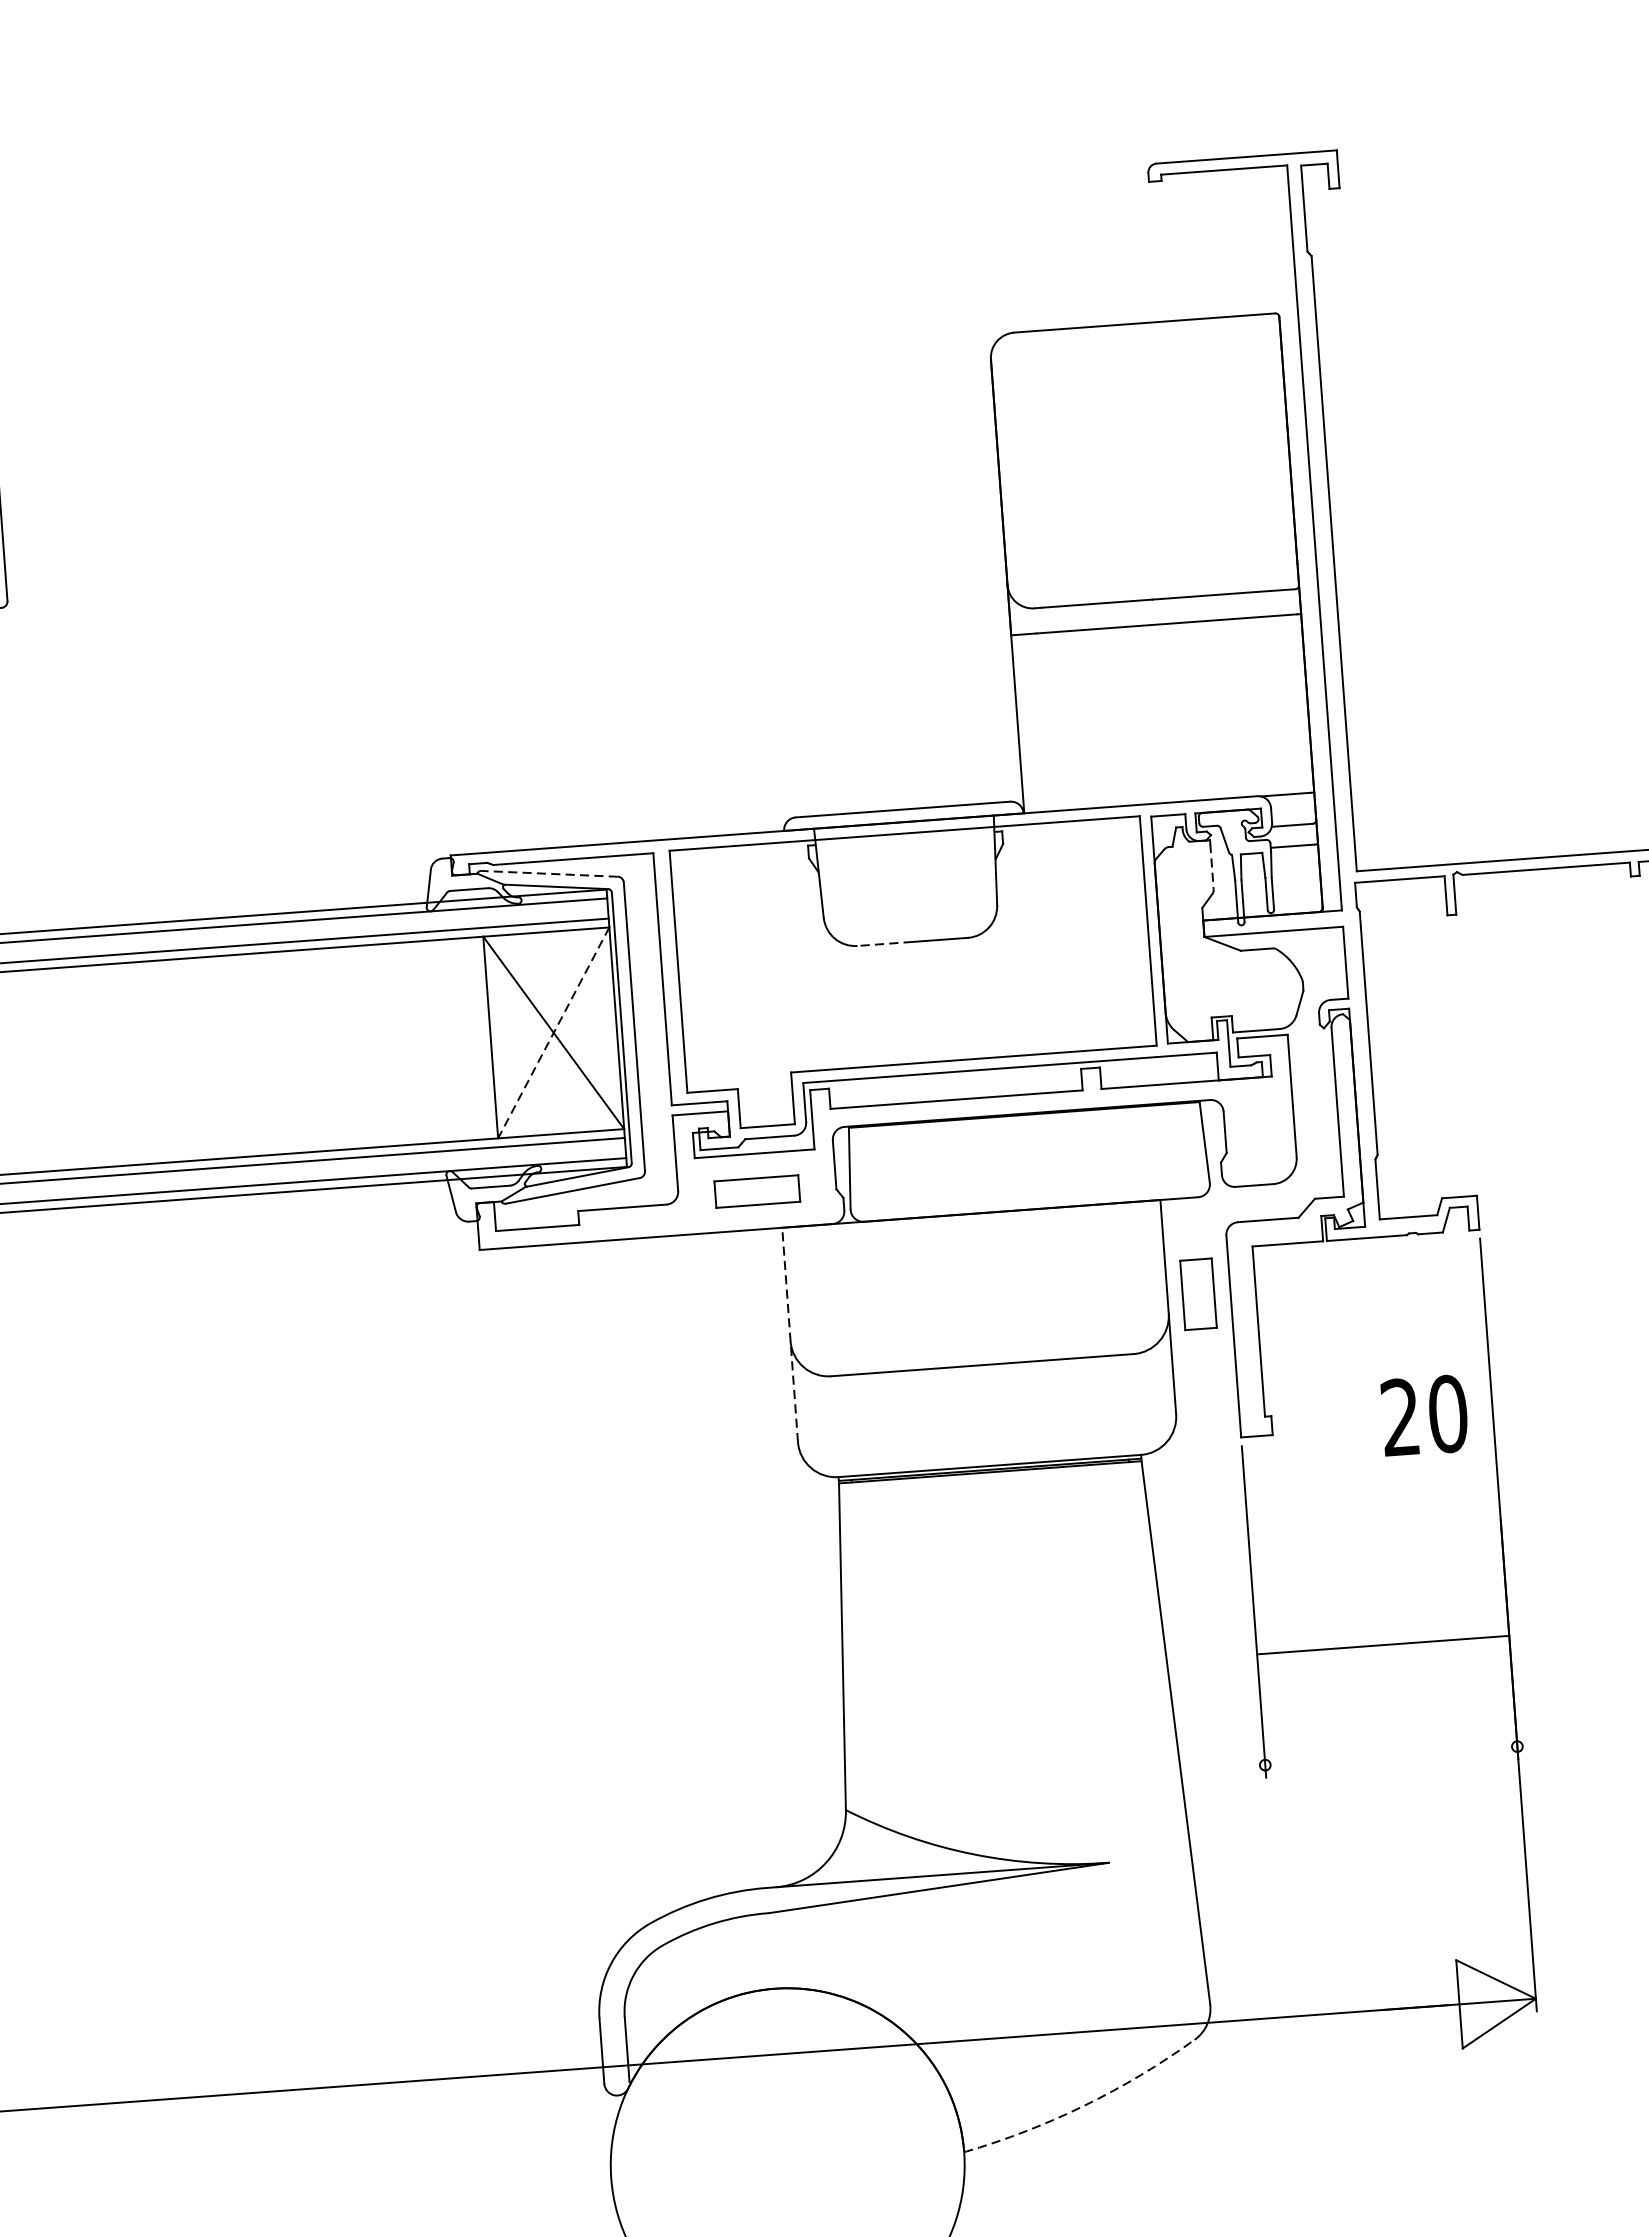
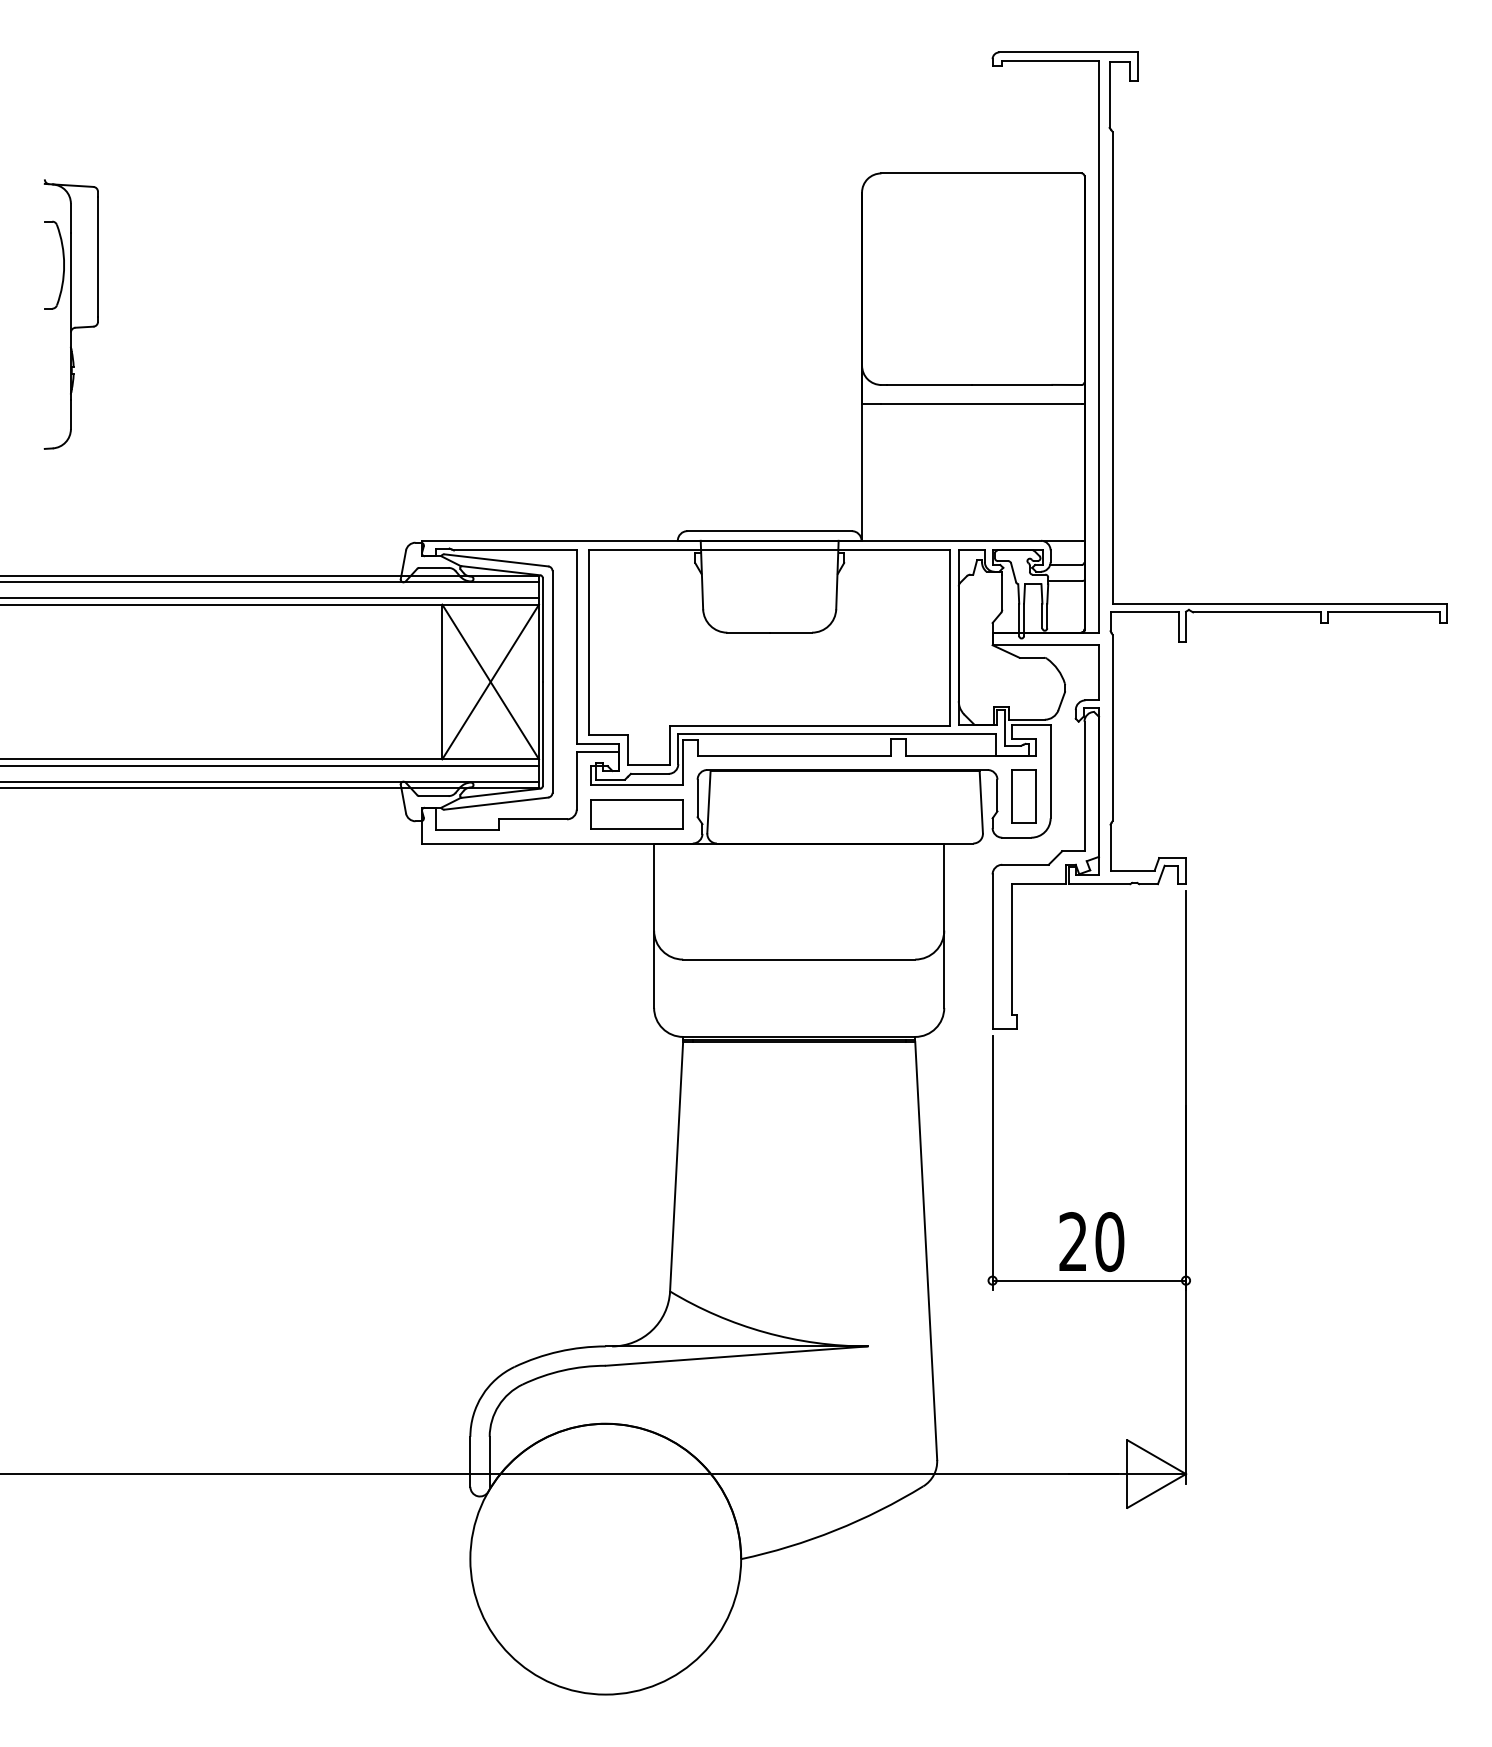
line: (1212, 867) -> (1002, 592), dashed -> solid
line: (548, 874) -> (495, 560), dashed -> solid
line: (885, 943) -> (748, 632), dashed -> solid
line: (553, 1033) -> (490, 682), dashed -> solid
part: (756, 1191) -> (636, 814), size x1.43
part: (1197, 1294) -> (1023, 796), moved
line: (790, 1334) -> (654, 925), dashed -> solid
text: (1424, 1415) -> (1091, 1241), moved
line: (1383, 1644) -> (1089, 1280), moved
arc: (1084, 2105) -> (835, 1530), dashed -> solid

